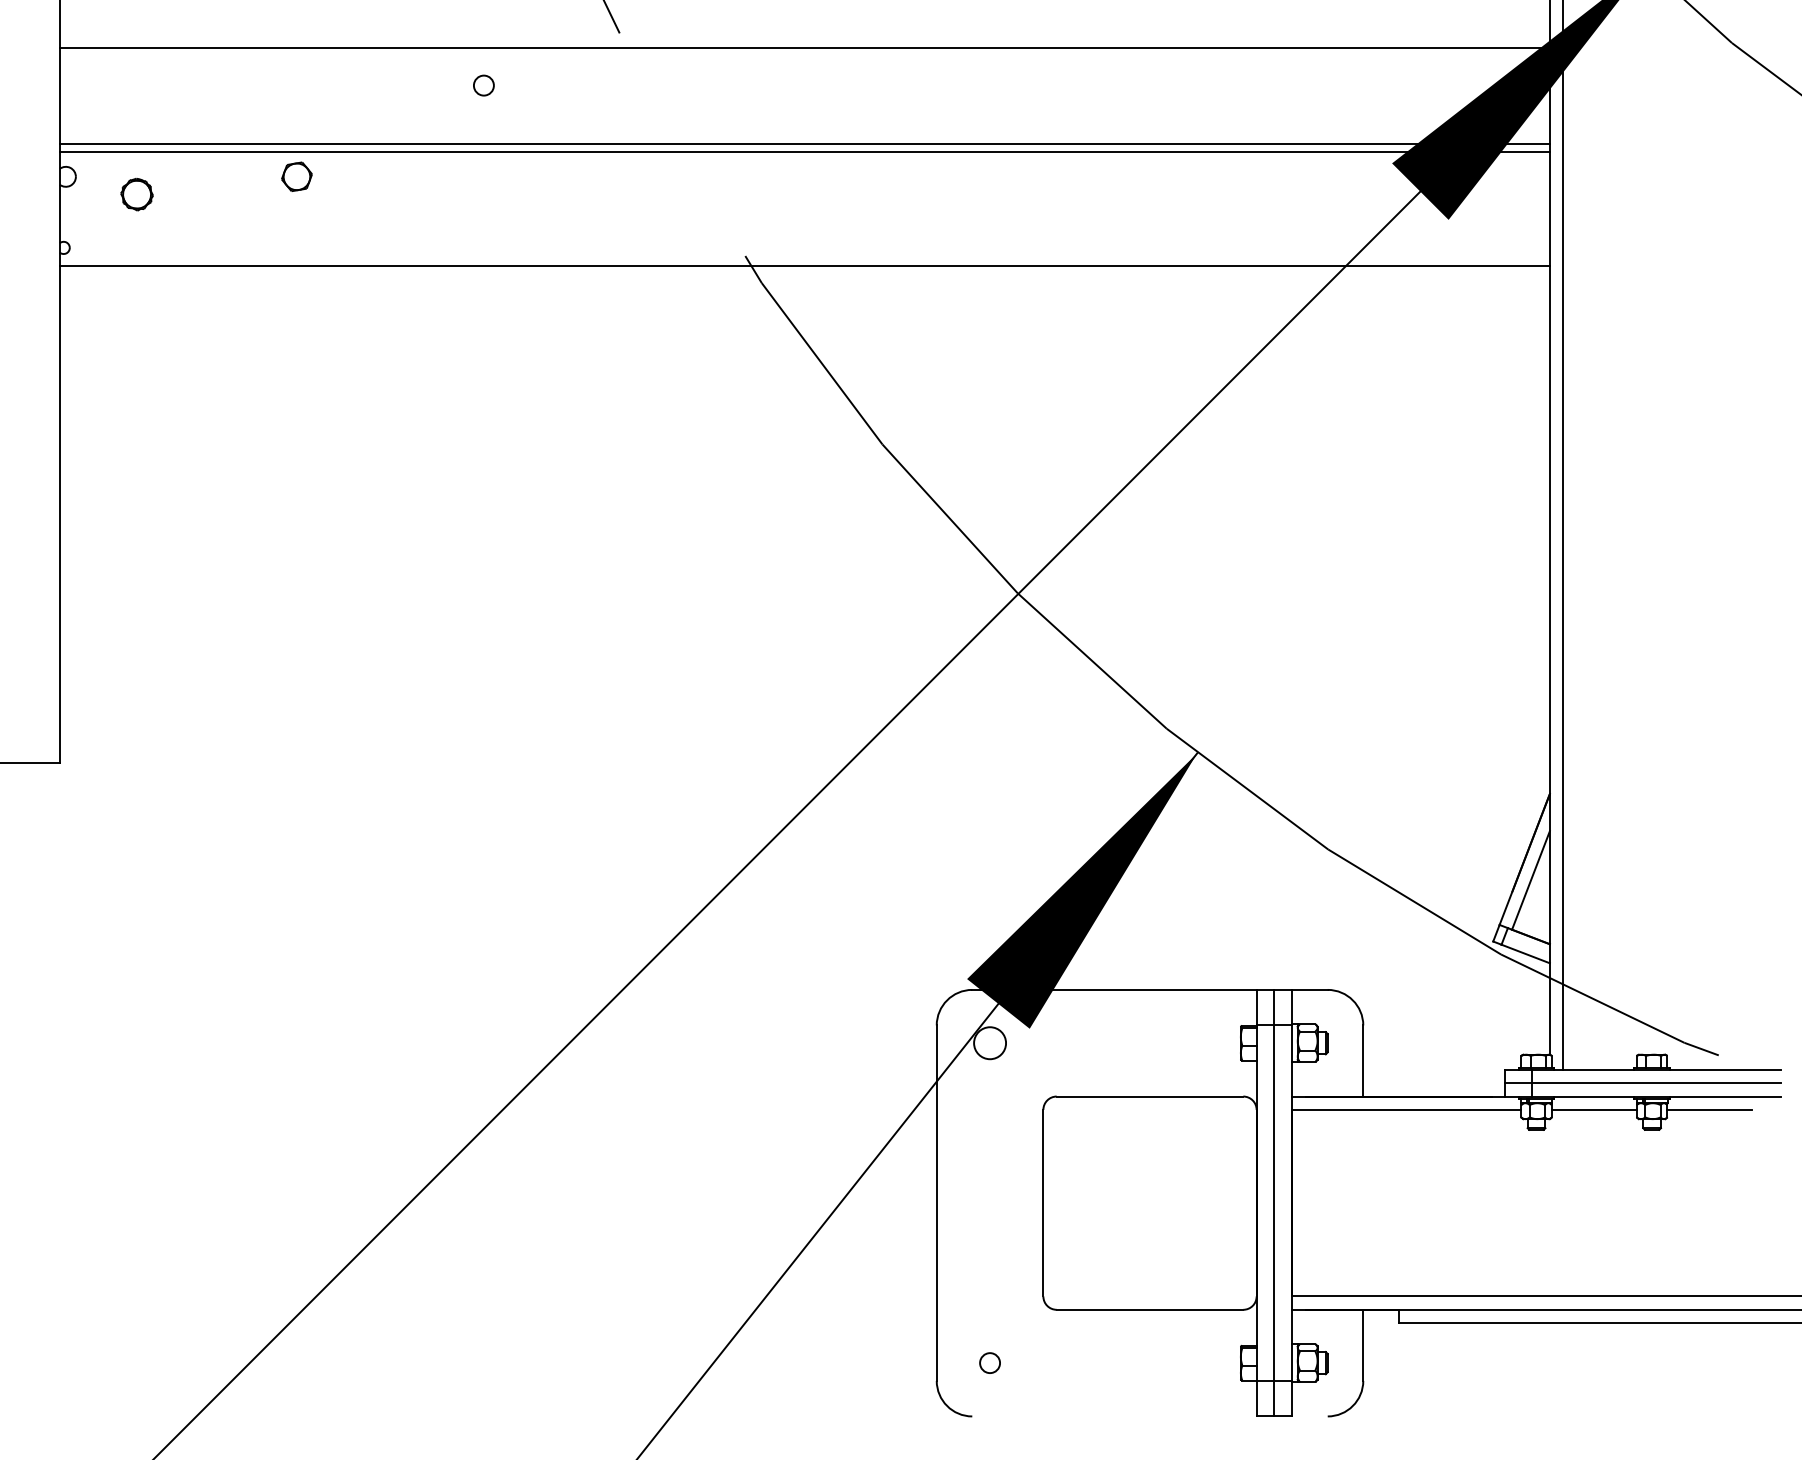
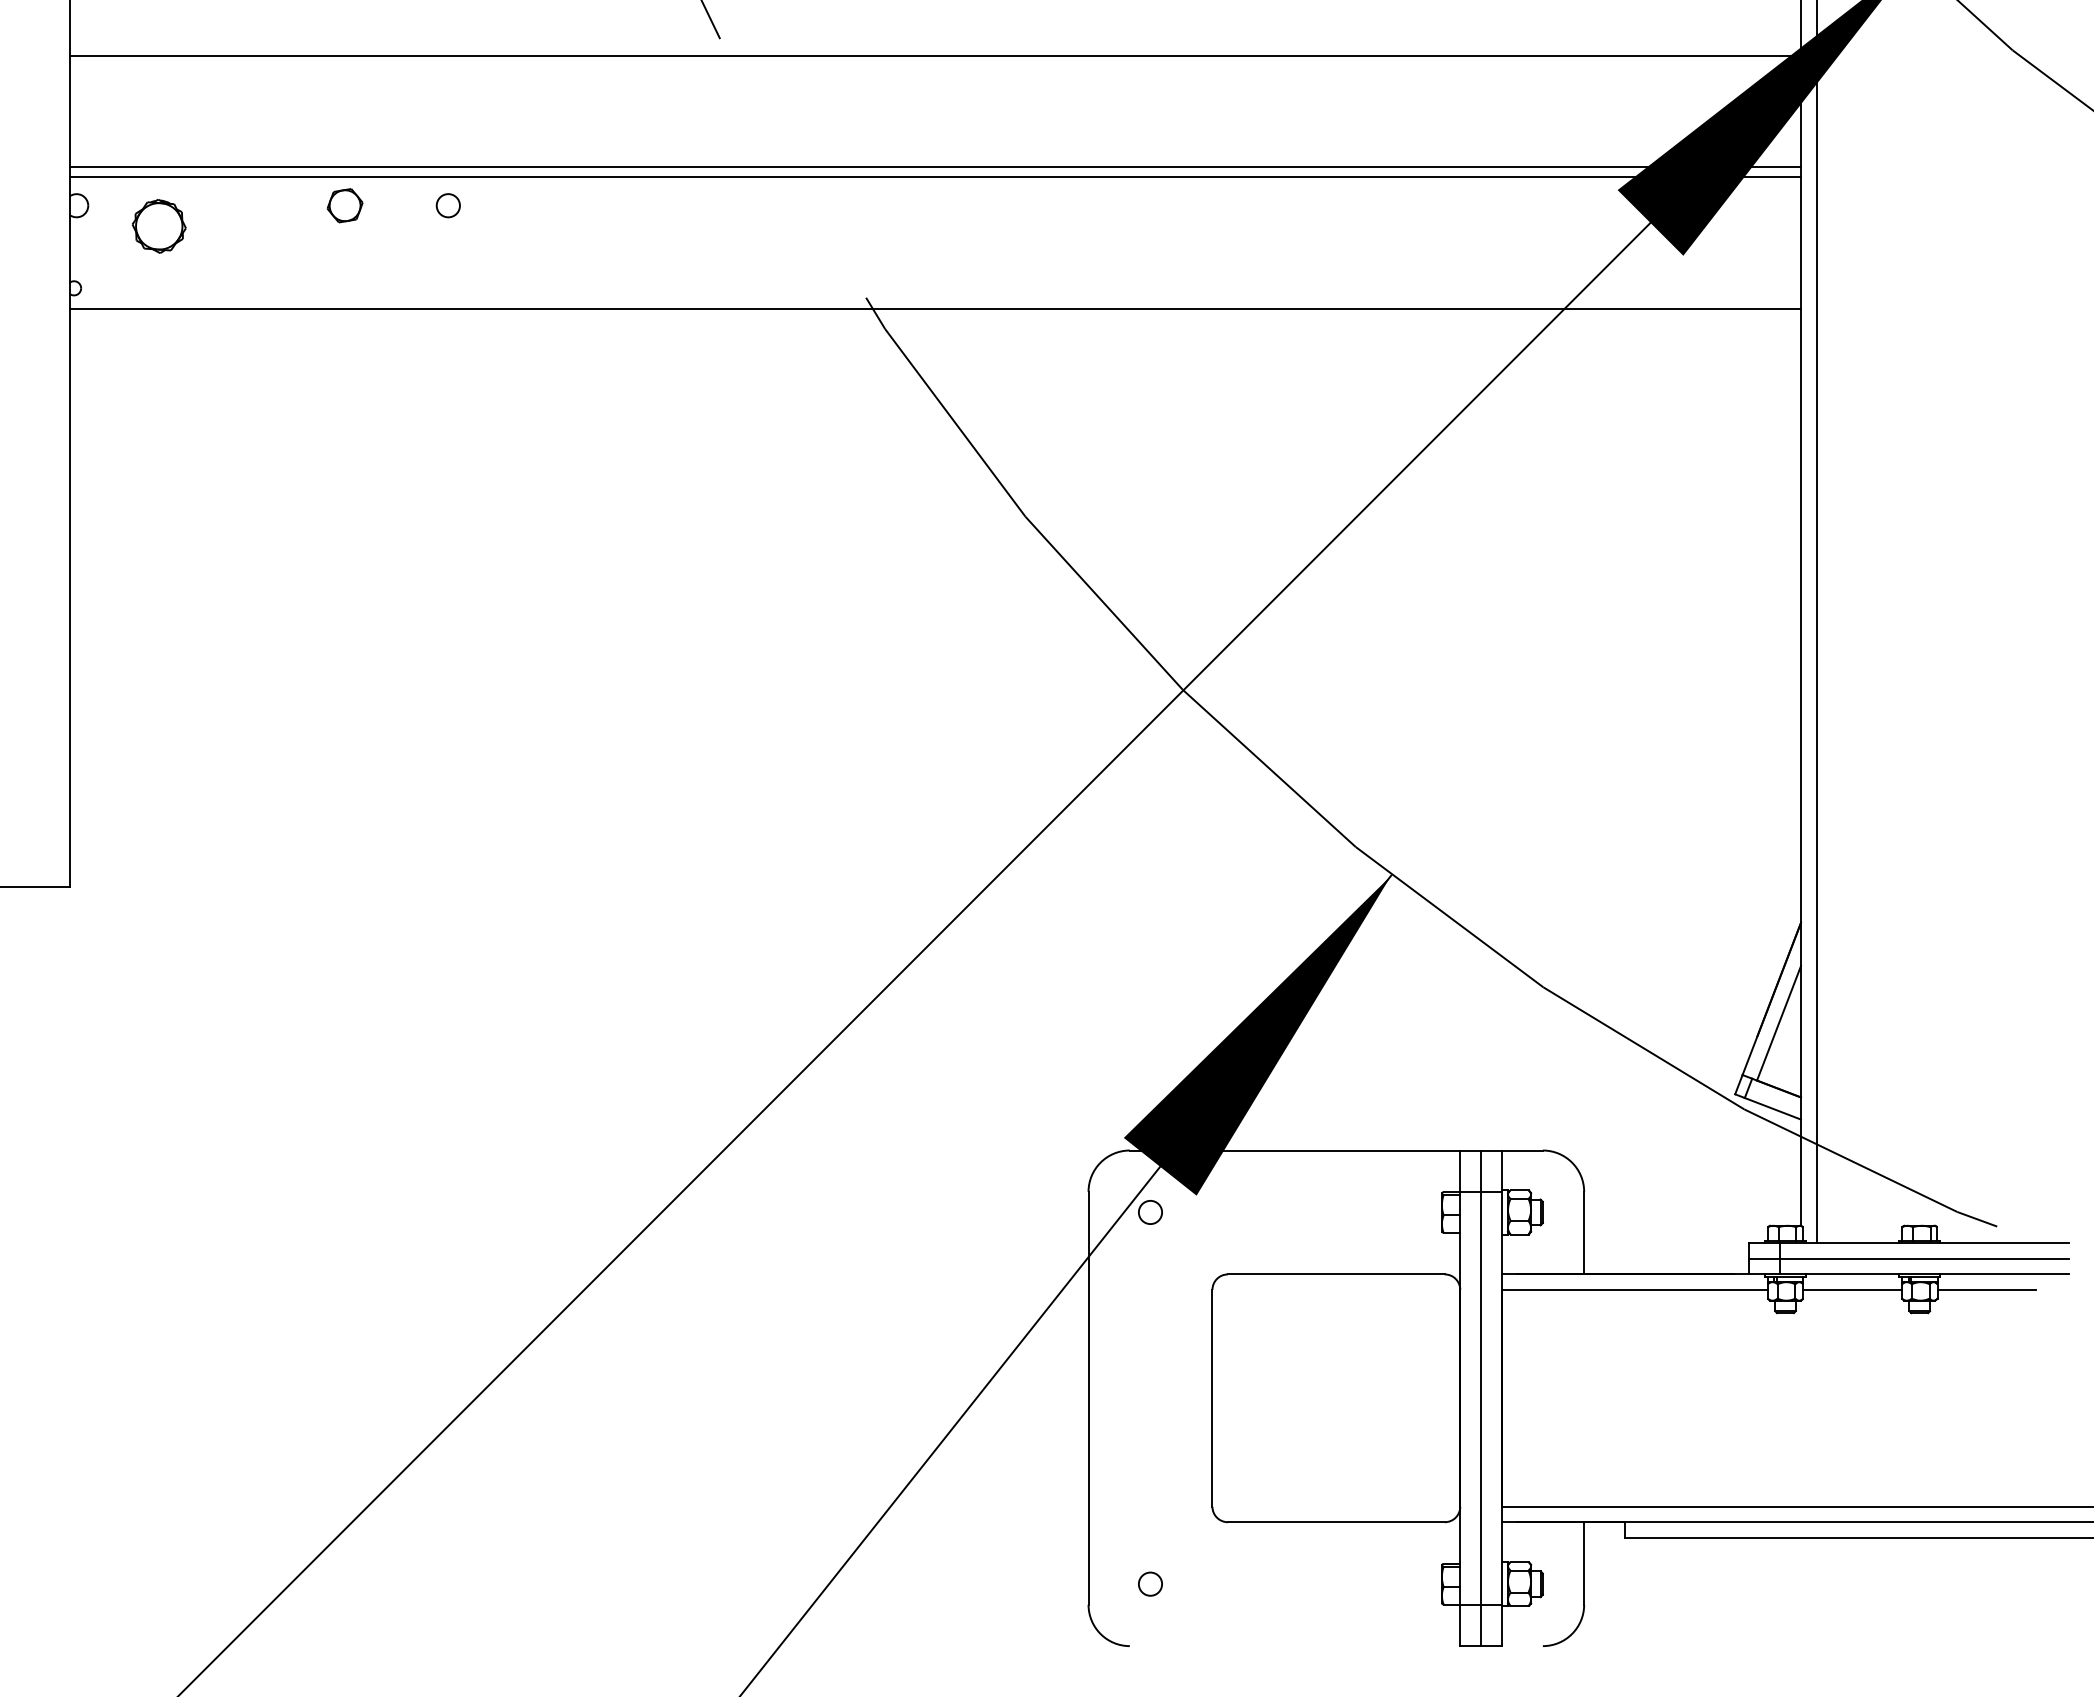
circle: (483, 85) -> (447, 205), moved
part: (137, 194) -> (159, 226), size x1.43
circle: (990, 1043) -> (1150, 1212), size x0.62

